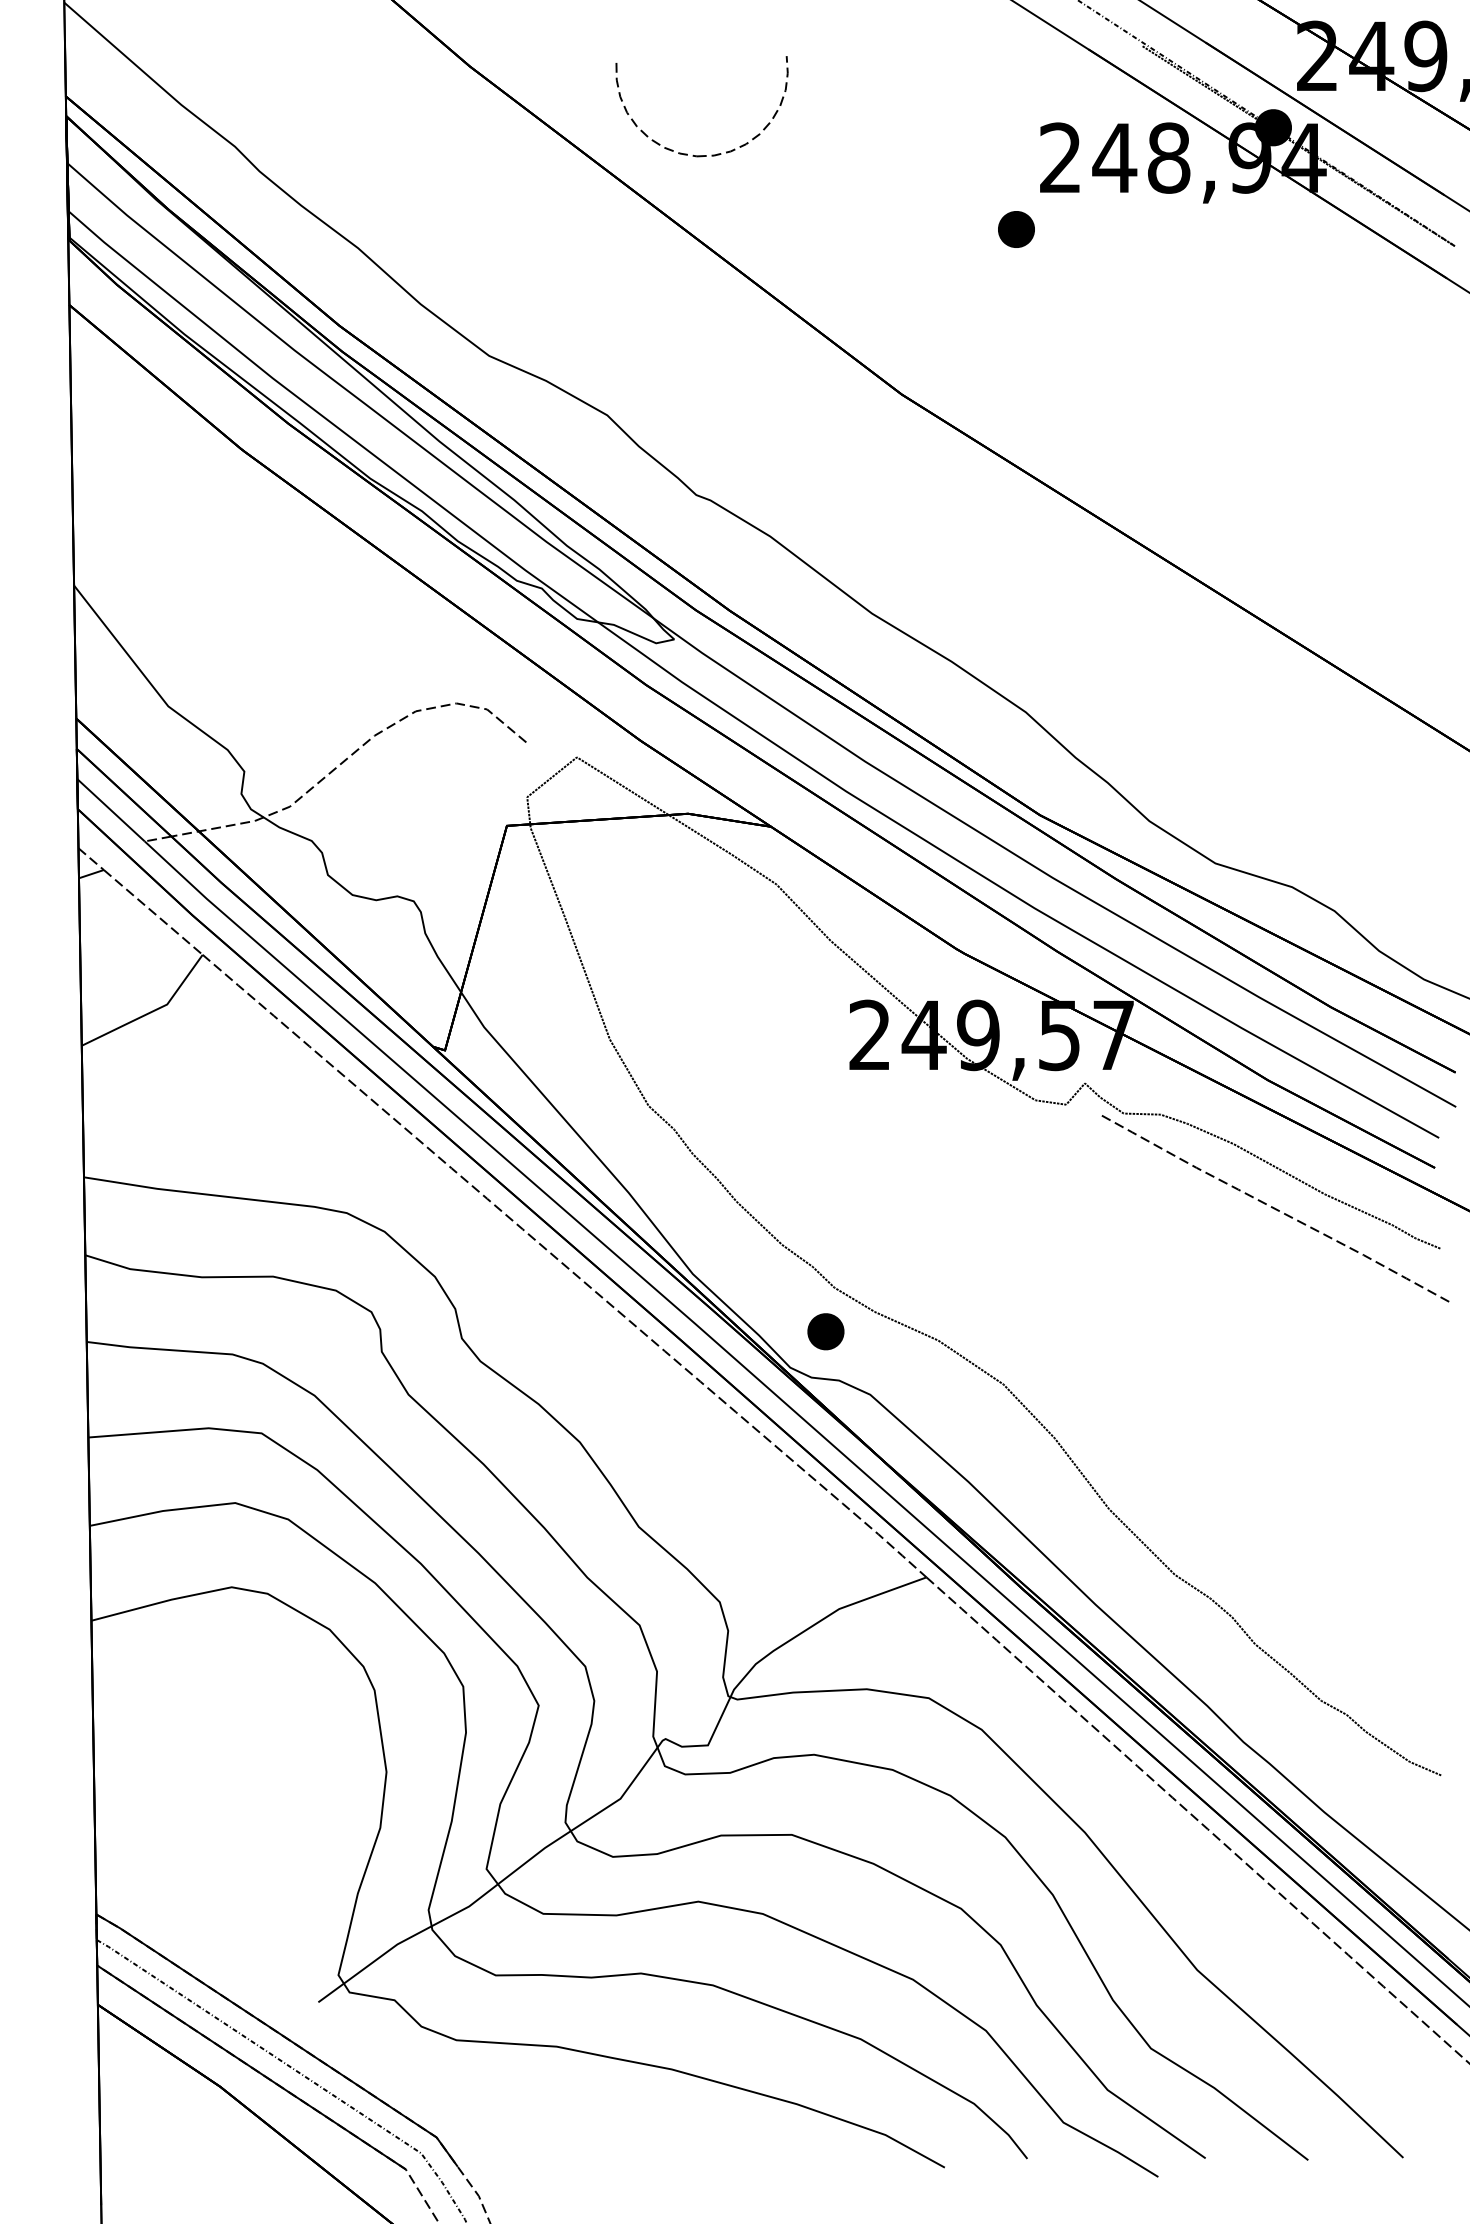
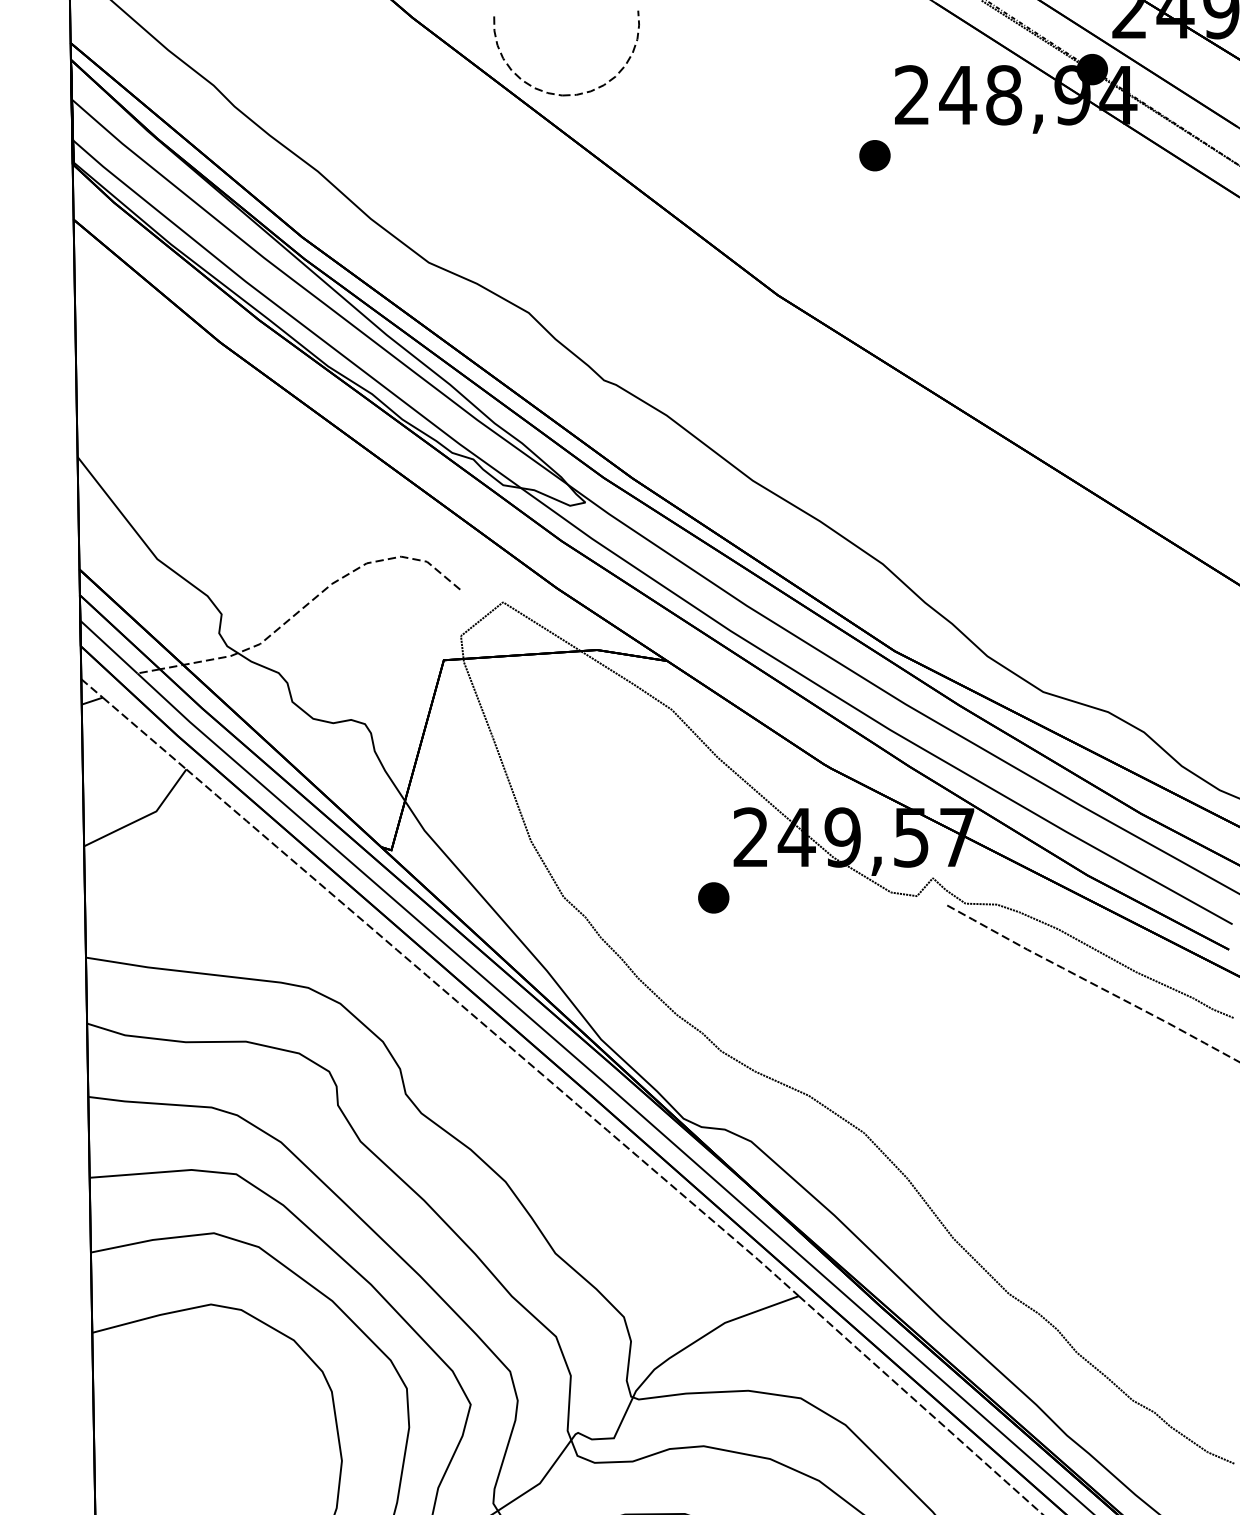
part: (693, 154) -> (559, 93), moved
part: (825, 1331) -> (713, 897), moved

